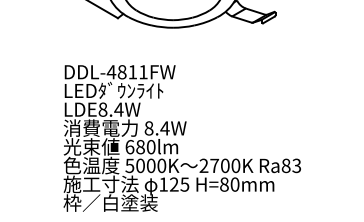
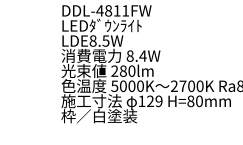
text: (118, 109) -> (105, 40), LDE8.4W -> LDE8.5W
text: (129, 147) -> (114, 71), 680lm -> 280lm
text: (184, 184) -> (158, 101), 125 -> 129

